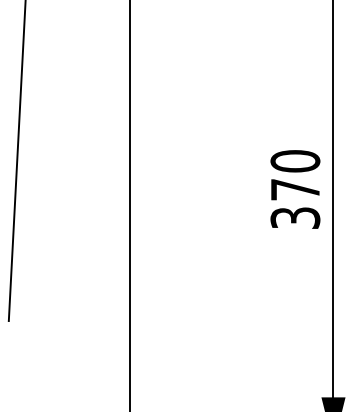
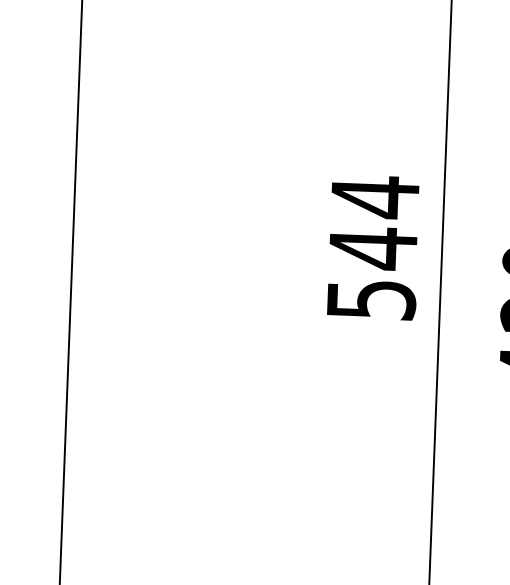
text: (295, 188) -> (373, 246), 370 -> 544

